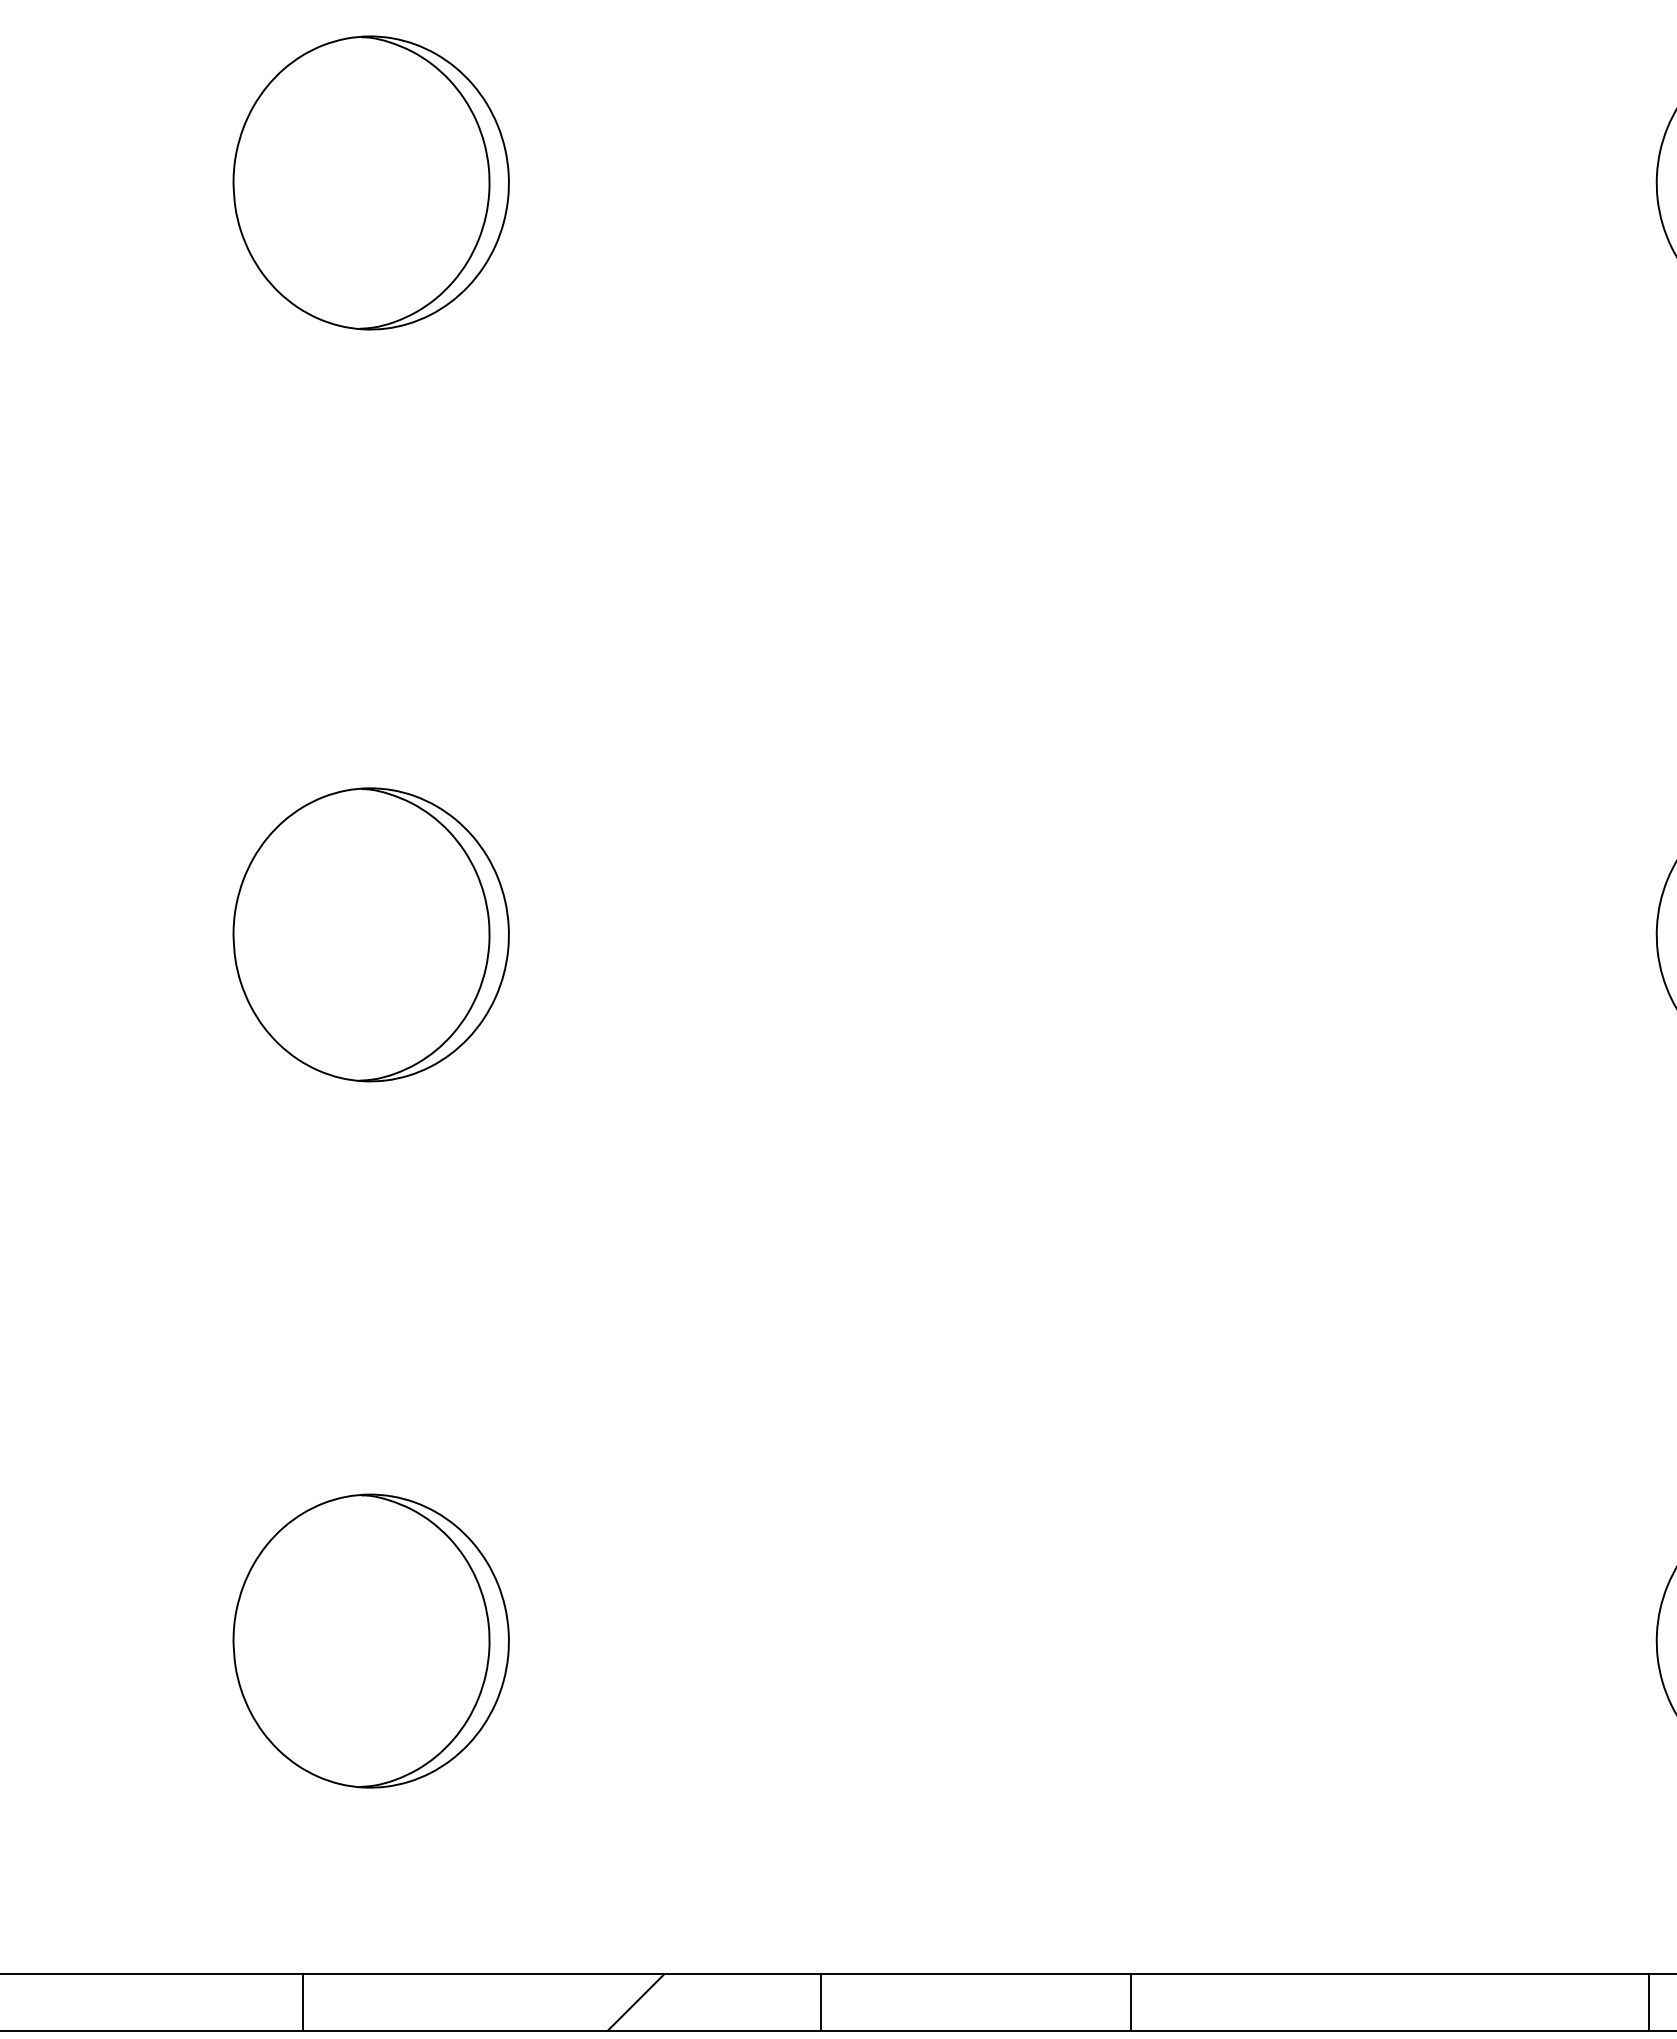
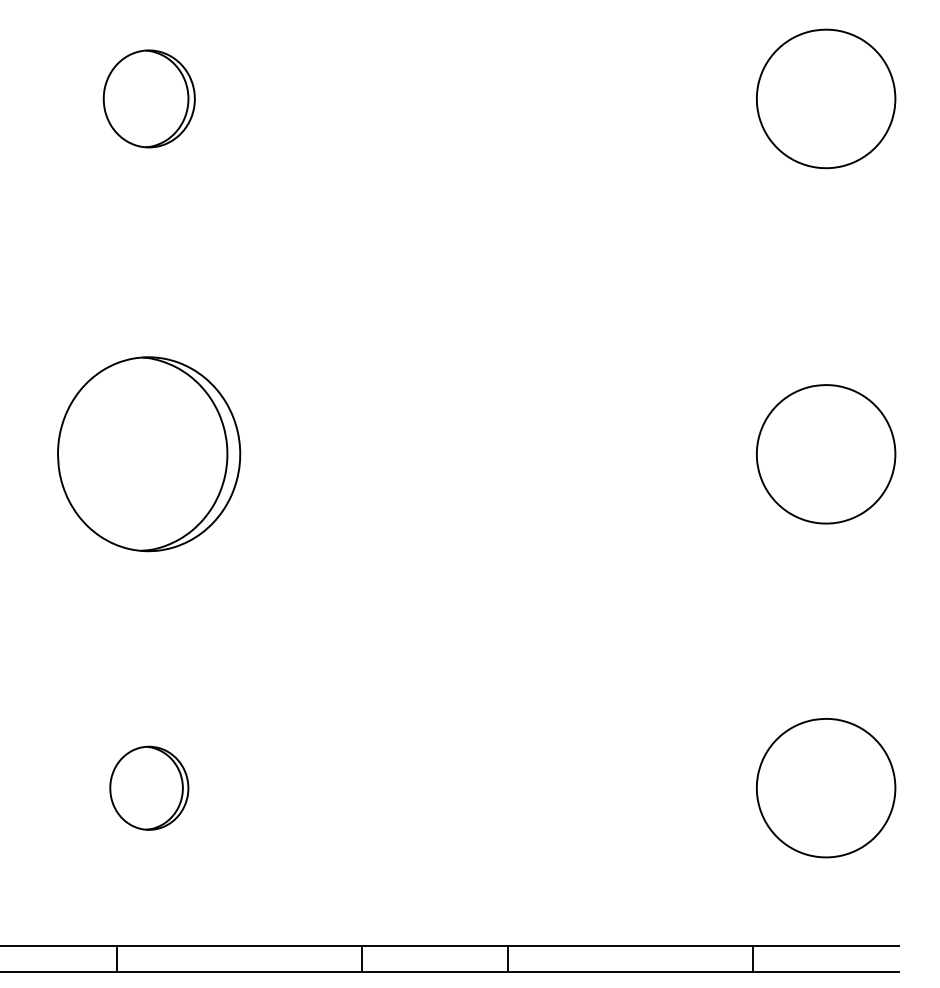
part: (371, 182) -> (149, 98), size x0.7
part: (371, 935) -> (149, 454), size x1.4
part: (371, 1641) -> (149, 788), size x0.6
hatch: (634, 2001) -> (273, 958), removed

